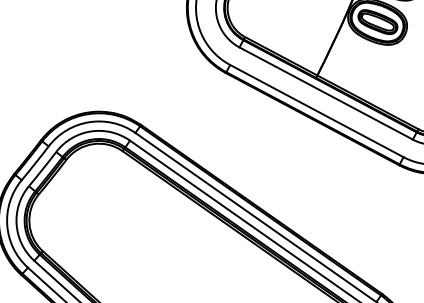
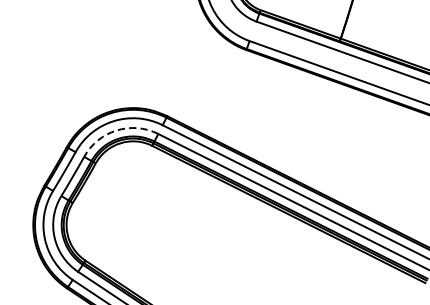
arc: (90, 131) -> (116, 130), solid -> dashed

